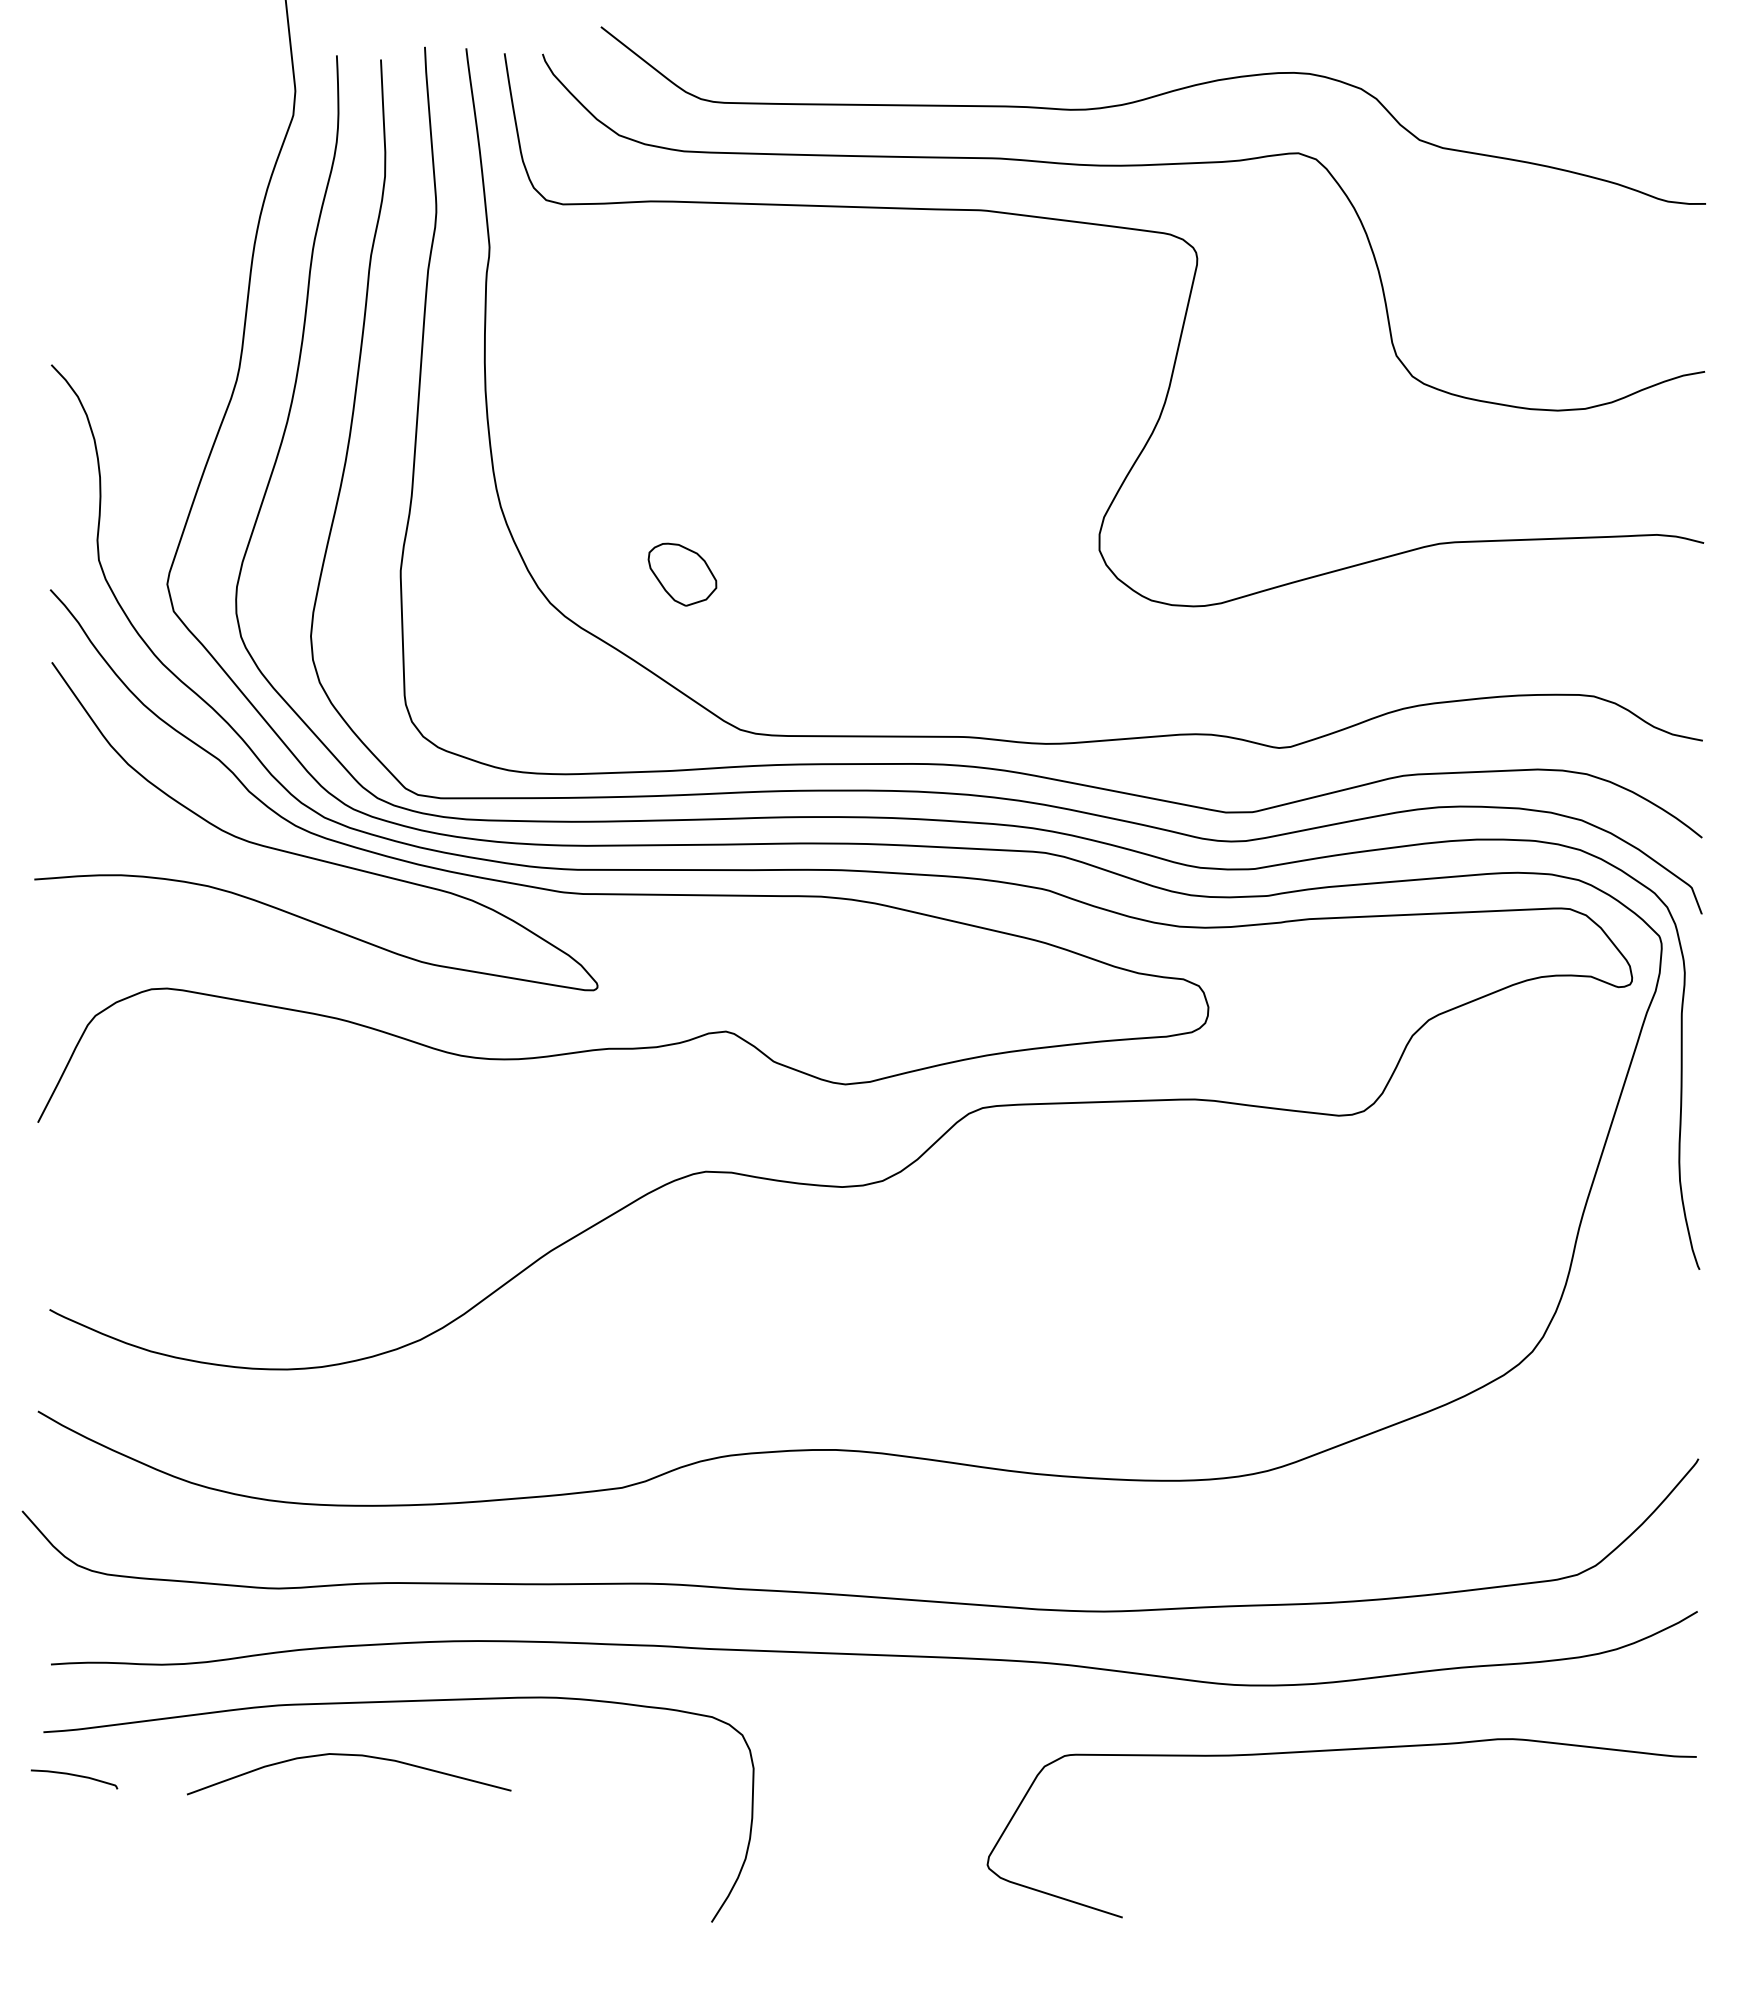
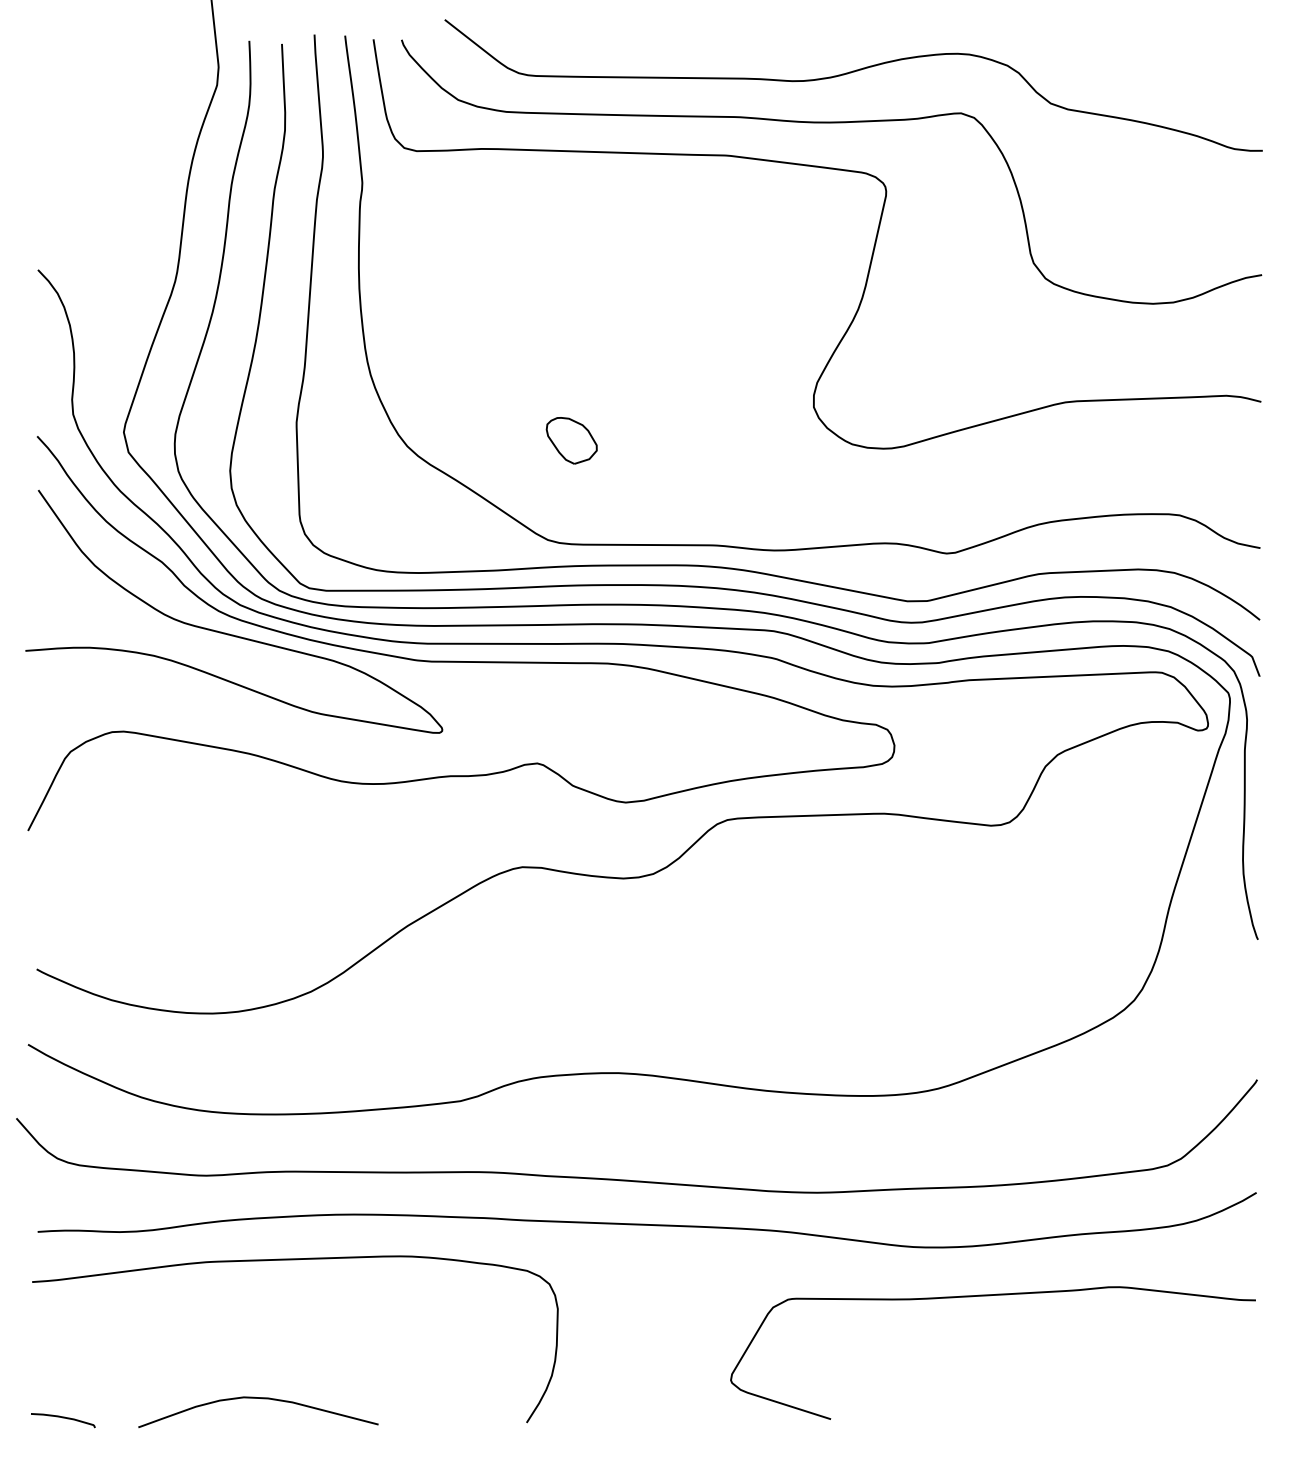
part: (682, 574) -> (571, 440), moved
curve: (349, 1755) -> (258, 1398), moved
curve: (75, 1776) -> (64, 1418), moved

